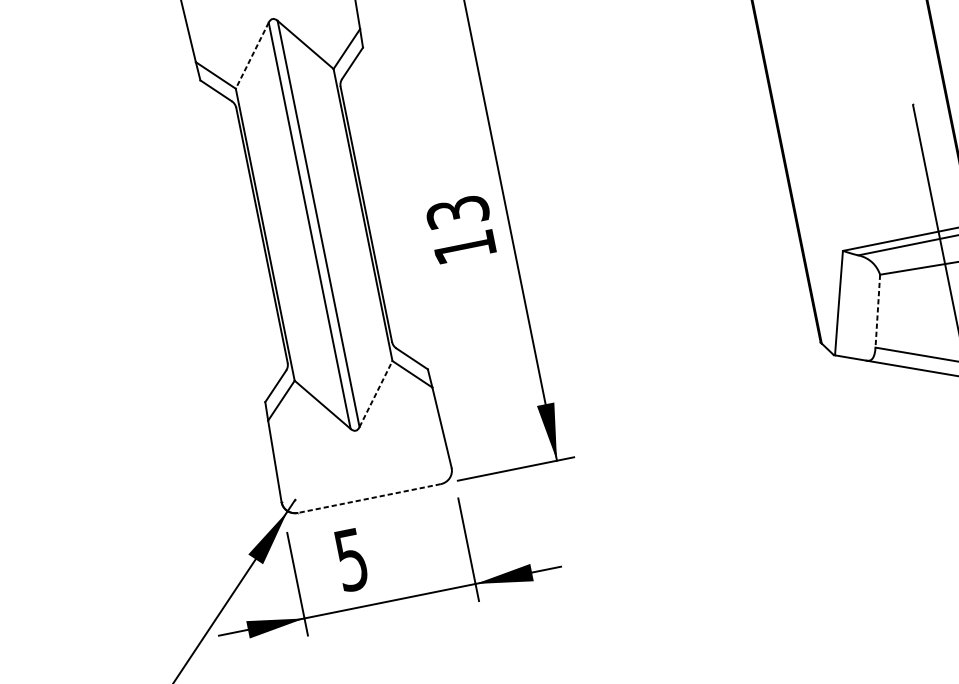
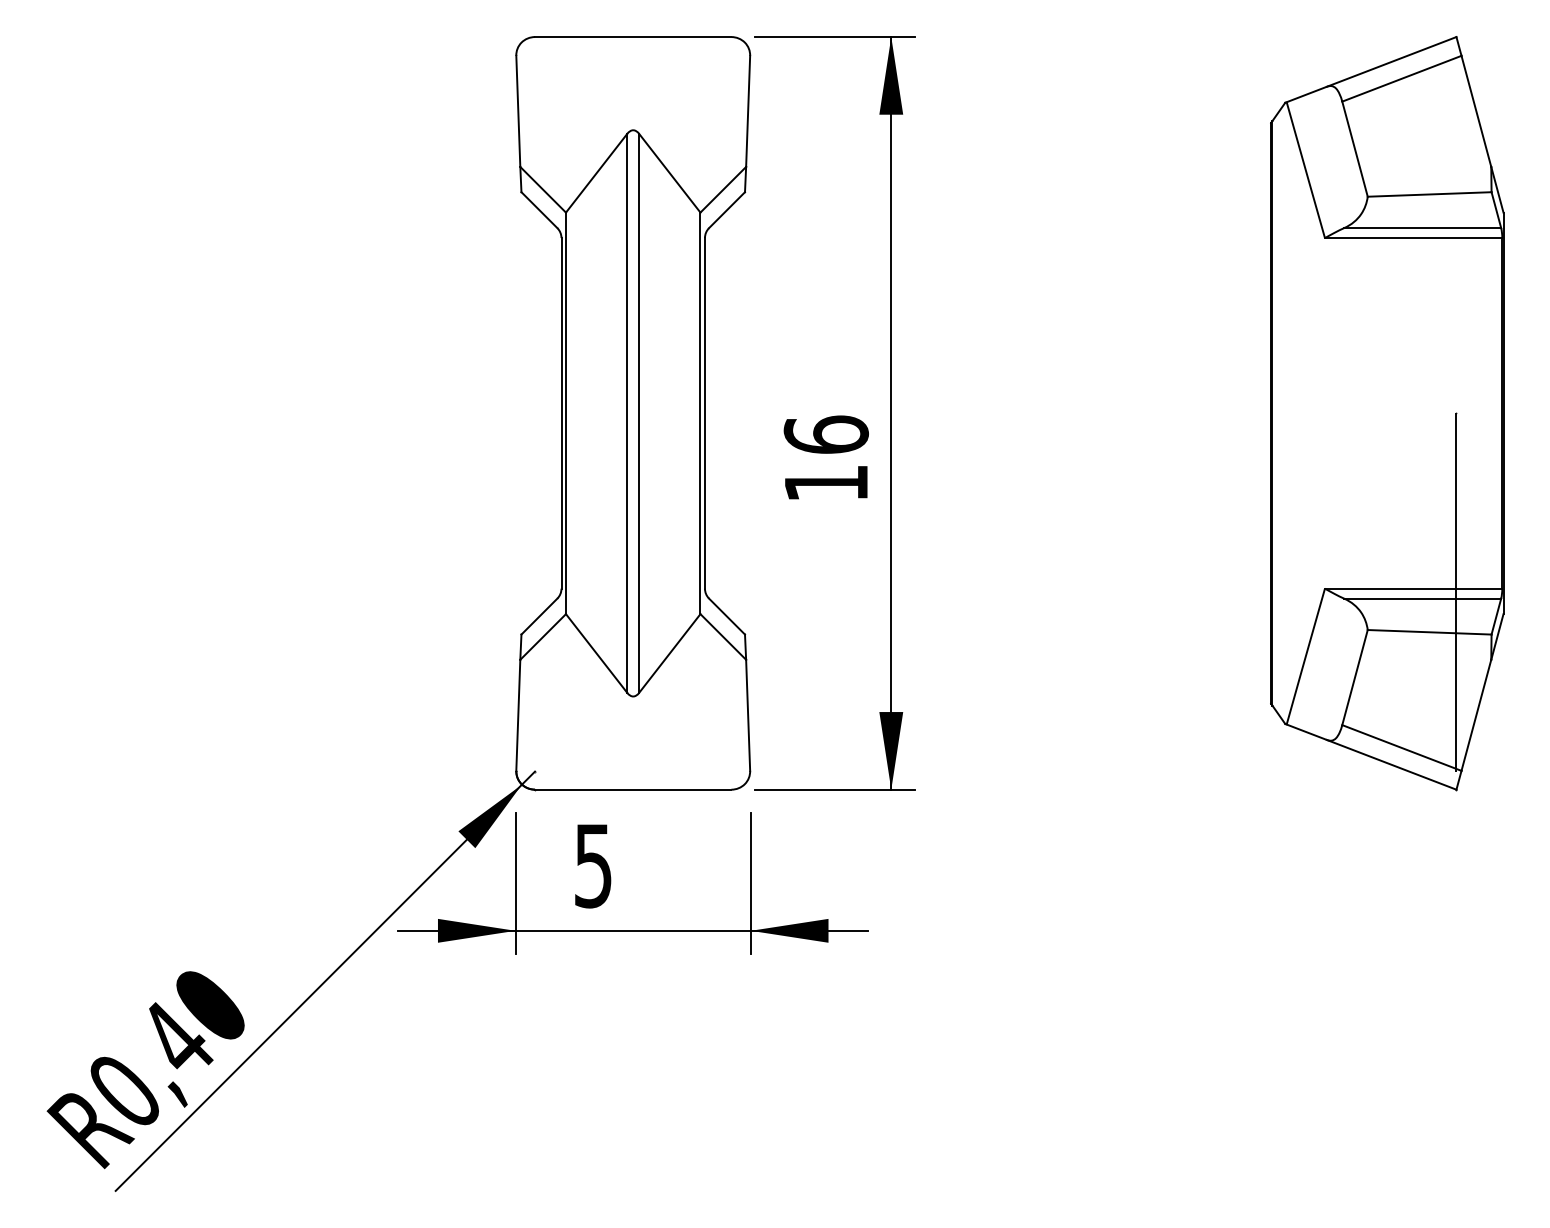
line: (252, 55) -> (596, 173), dashed -> solid
text: (457, 212) -> (825, 434), 13 -> 16
line: (877, 311) -> (1354, 678), dashed -> solid
line: (375, 394) -> (669, 653), dashed -> solid
line: (368, 498) -> (632, 789), dashed -> solid

